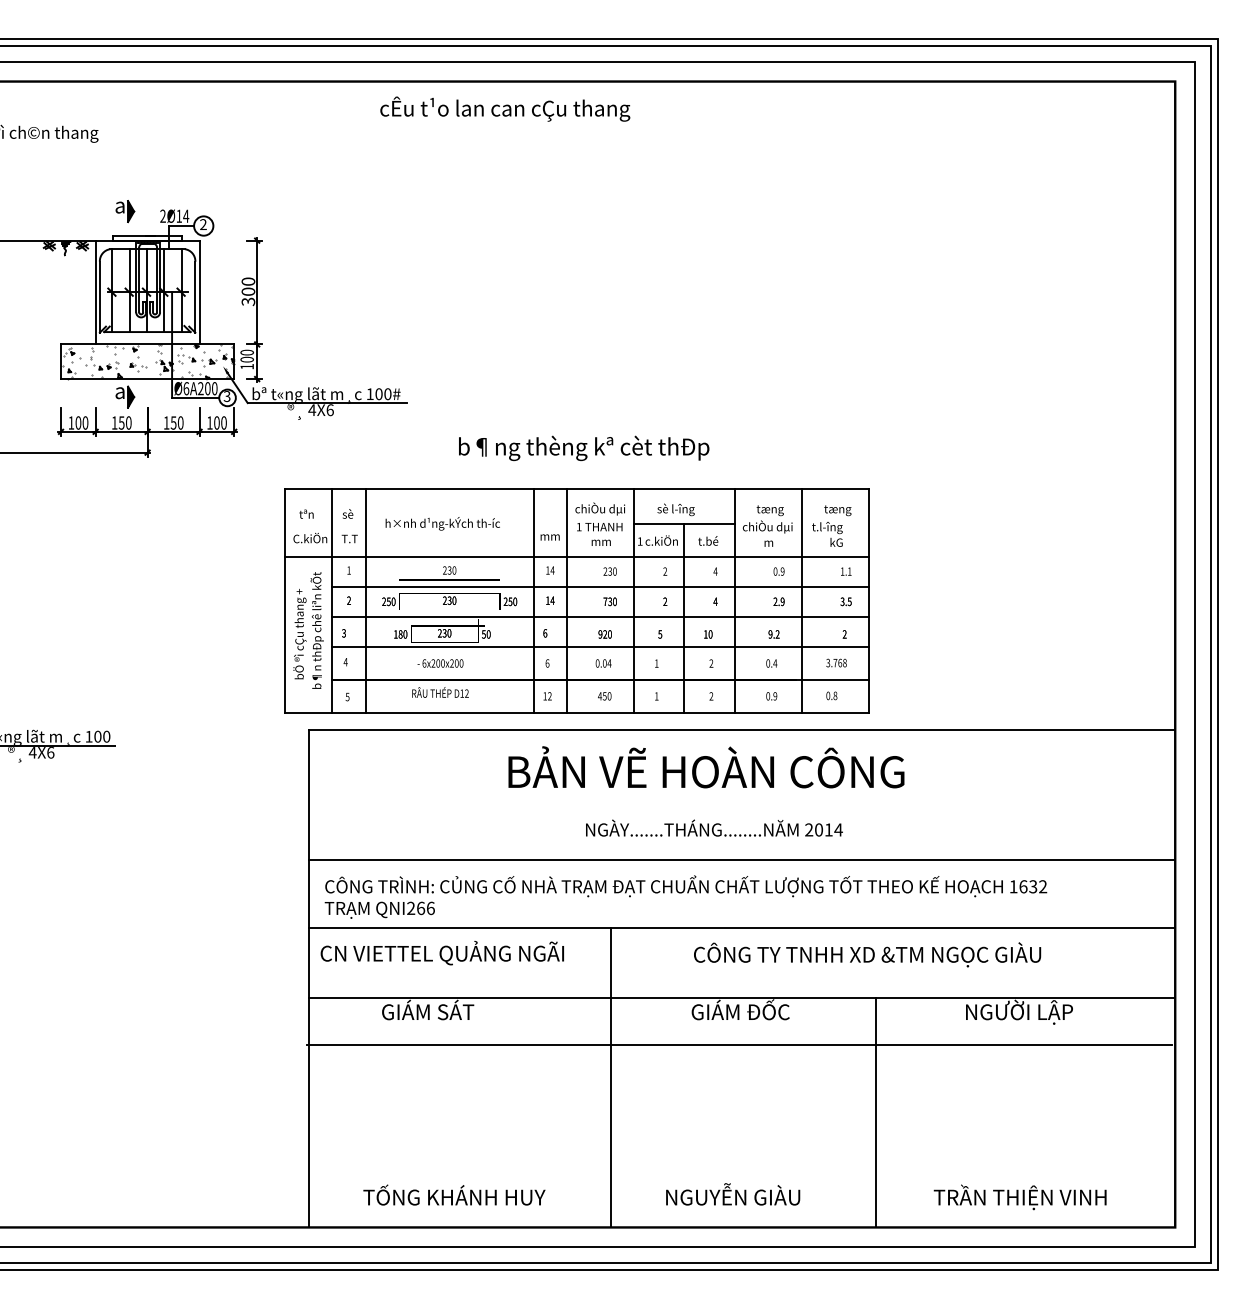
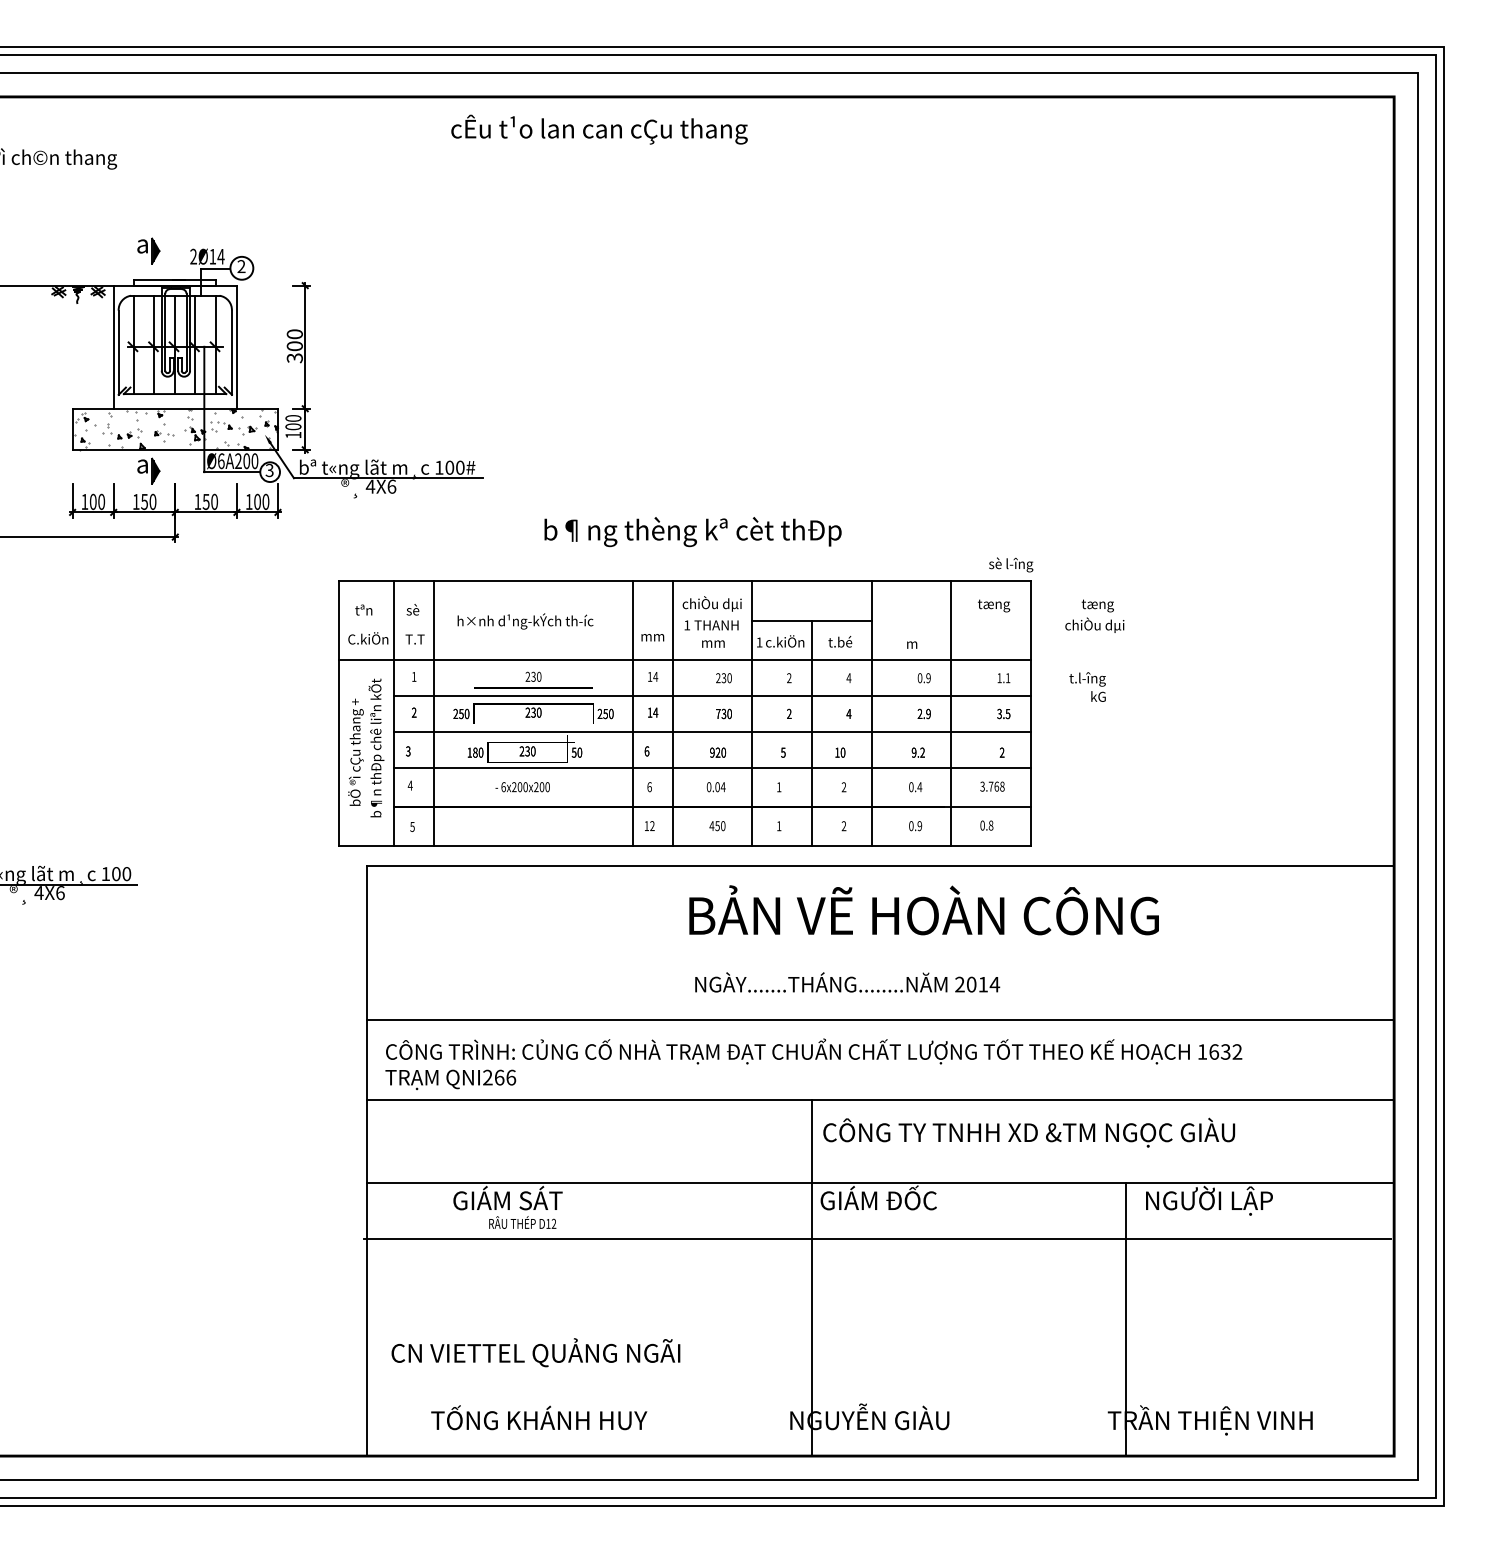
text: (676, 509) -> (1011, 564), moved
text: (767, 518) -> (1094, 615), moved
text: (827, 533) -> (1087, 686), moved
text: (440, 692) -> (522, 1222), moved
text: (705, 767) -> (923, 910), moved
text: (442, 952) -> (535, 1352), moved
line: (610, 1077) -> (812, 1278), moved
line: (875, 1112) -> (1125, 1319), moved

